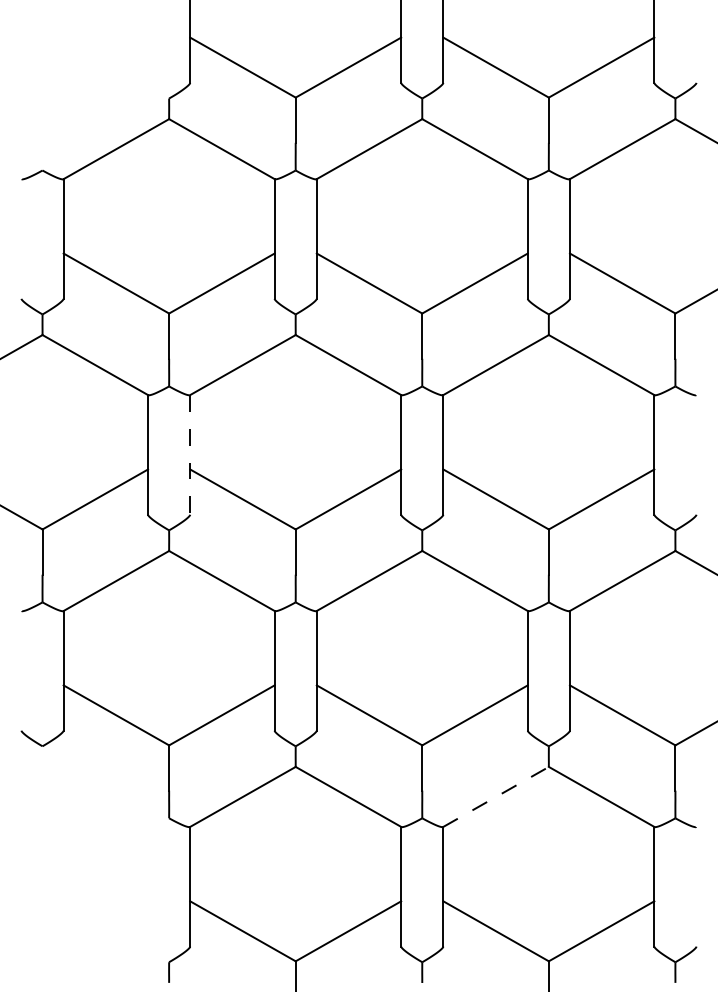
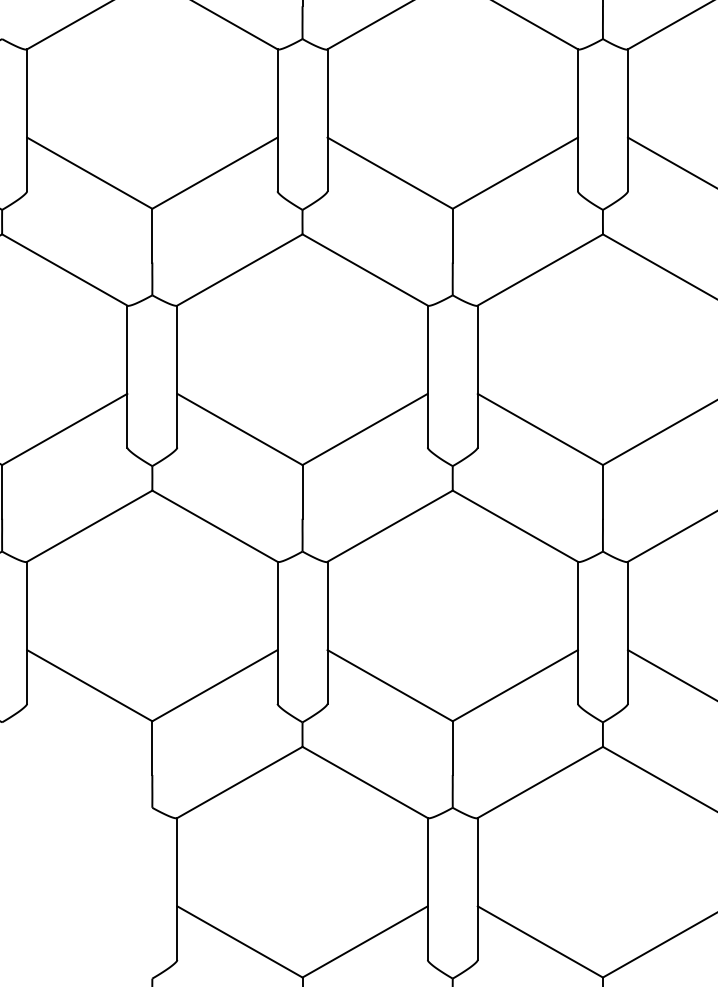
line: (190, 454) -> (177, 376), dashed -> solid
line: (496, 796) -> (540, 781), dashed -> solid

